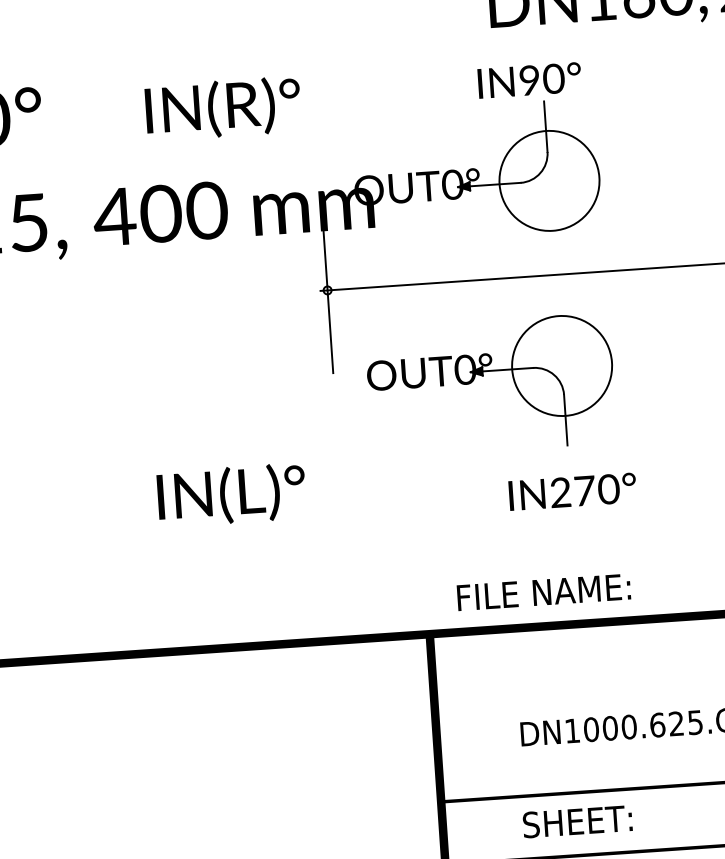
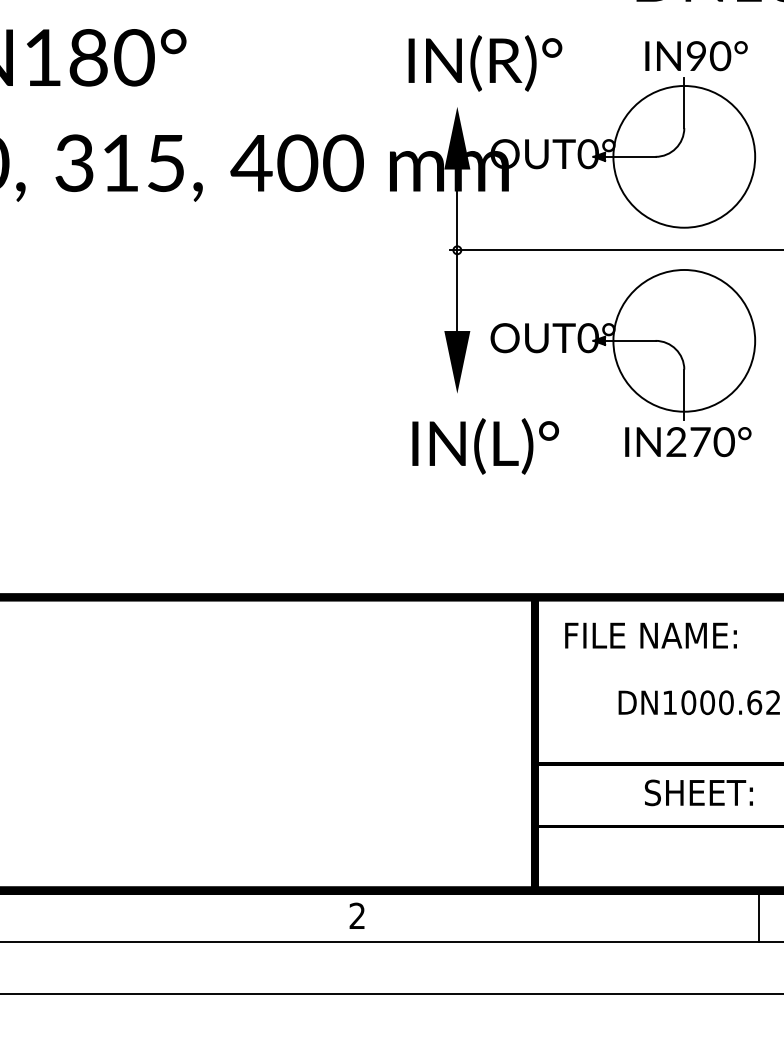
text: (529, 80) -> (696, 56), moved
text: (223, 108) -> (485, 63), moved
fill: (320, 176) -> (457, 137), added
circle: (549, 180) -> (684, 156), size x1.43
circle: (562, 365) -> (684, 340), size x1.43
fill: (335, 403) -> (457, 362), added
text: (572, 492) -> (688, 442), moved
text: (231, 495) -> (485, 446), moved
text: (543, 592) -> (650, 635), moved
text: (577, 821) -> (698, 792), moved

